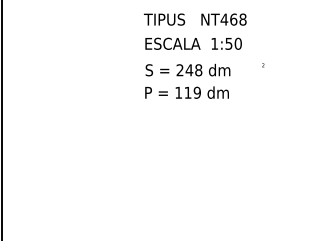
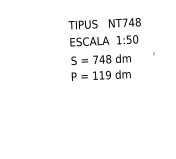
text: (228, 19) -> (127, 22), NT468 -> NT748
text: (179, 70) -> (95, 59), 248 -> 748

